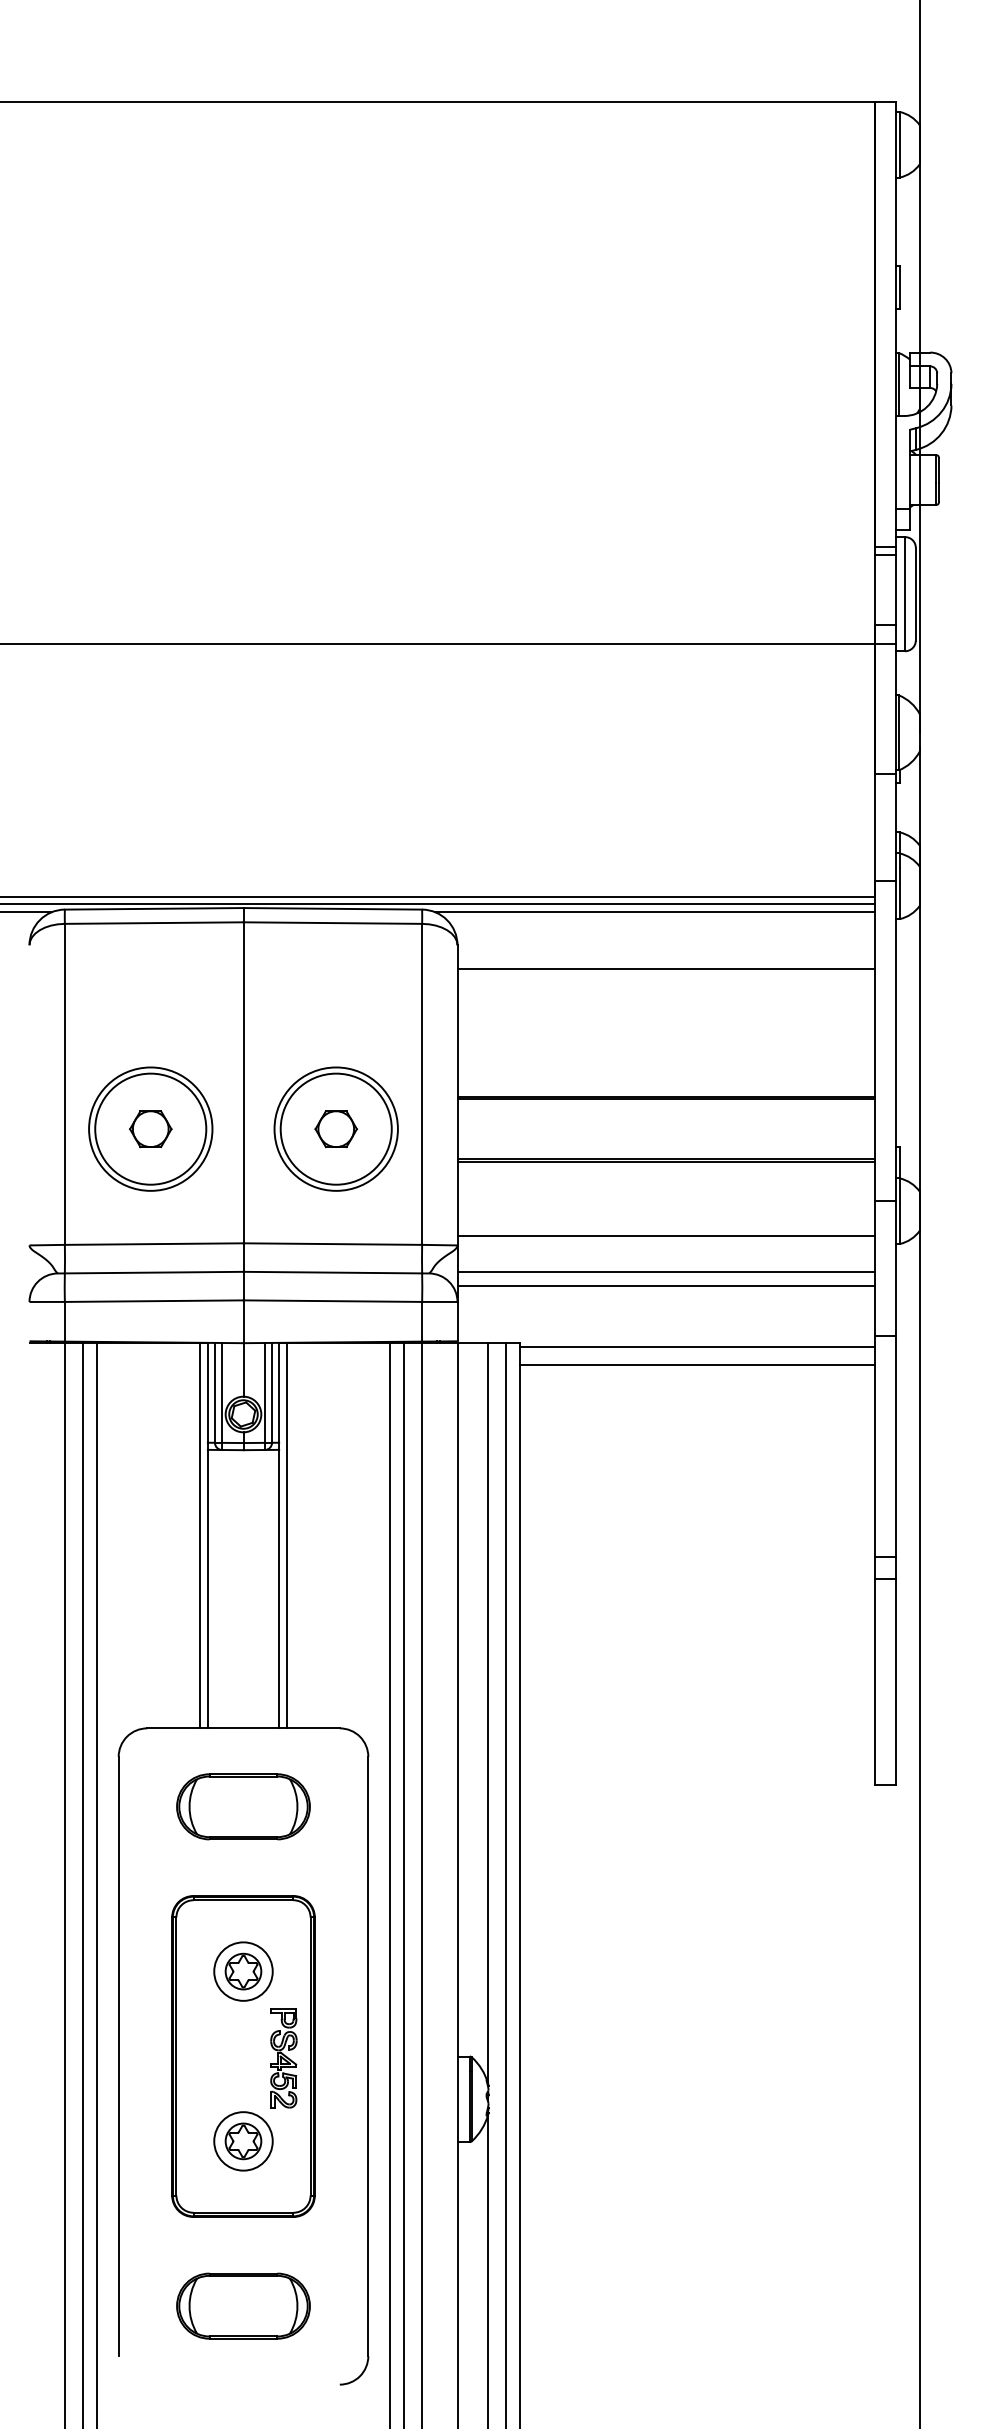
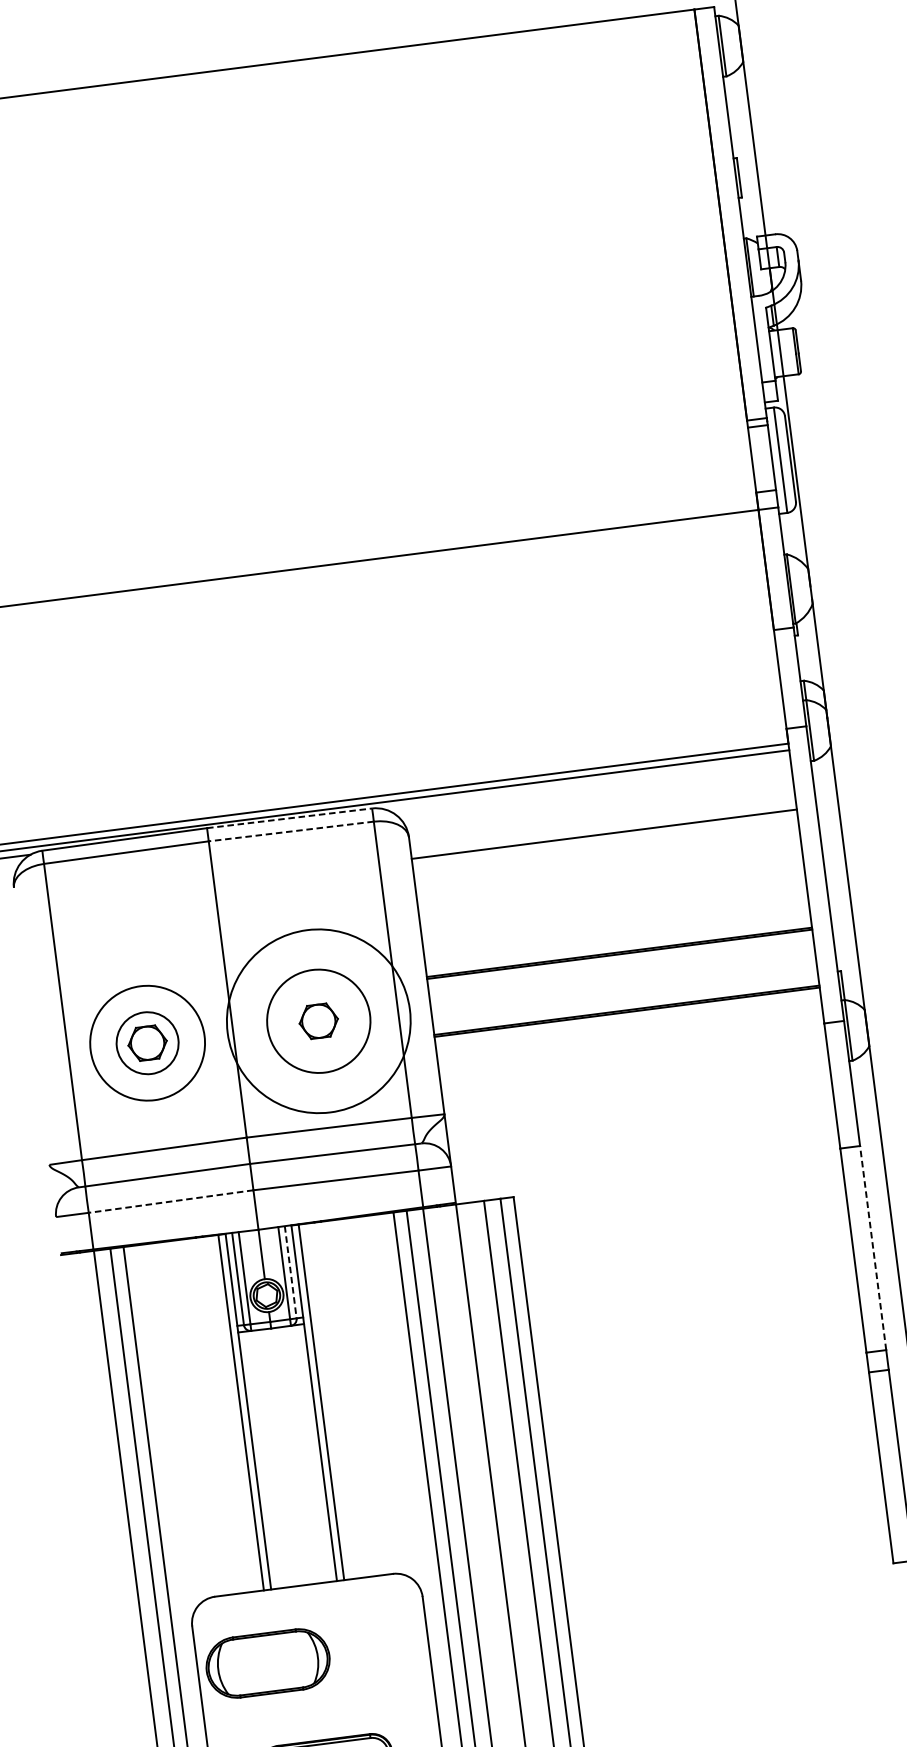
line: (333, 908) -> (290, 817), solid -> dashed
line: (654, 912) -> (586, 783), removed
line: (332, 923) -> (291, 831), solid -> dashed
circle: (150, 1128) -> (147, 1042), size x0.6
circle: (335, 1128) -> (318, 1020), size x1.6
line: (665, 1236) -> (635, 1081), removed
line: (665, 1271) -> (639, 1113), removed
line: (665, 1286) -> (641, 1127), removed
line: (153, 1301) -> (170, 1201), solid -> dashed
line: (696, 1346) -> (677, 1179), removed
line: (696, 1364) -> (679, 1195), removed
line: (272, 1392) -> (291, 1271), solid -> dashed
line: (896, 1446) -> (873, 1247), solid -> dashed
part: (243, 1806) -> (268, 1663), moved

